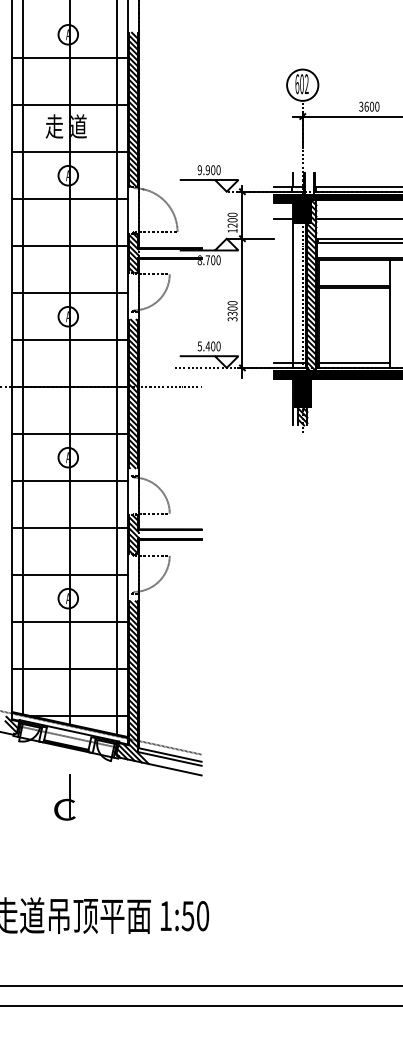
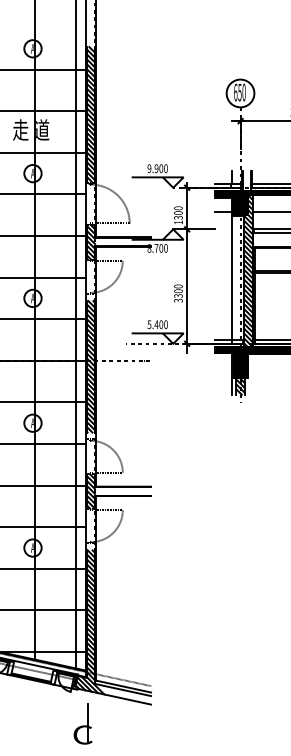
text: (304, 84) -> (242, 92), 602 -> 650
text: (233, 225) -> (179, 217), 1200 -> 1300
part: (64, 797) -> (82, 724), moved

